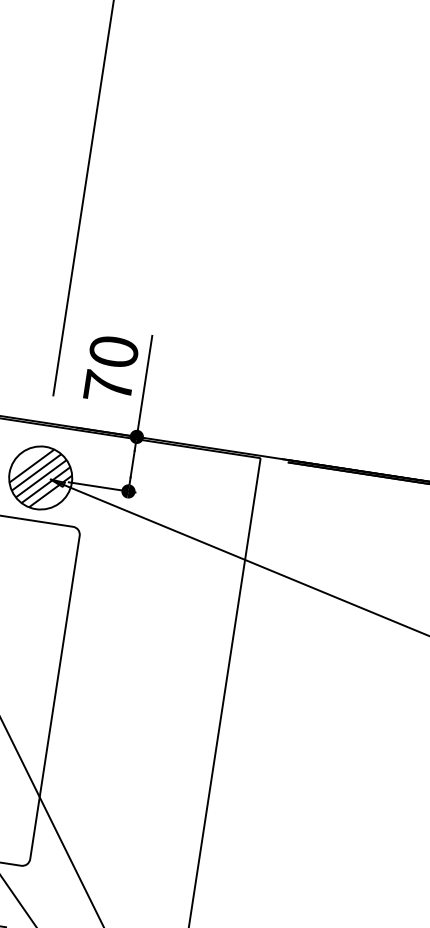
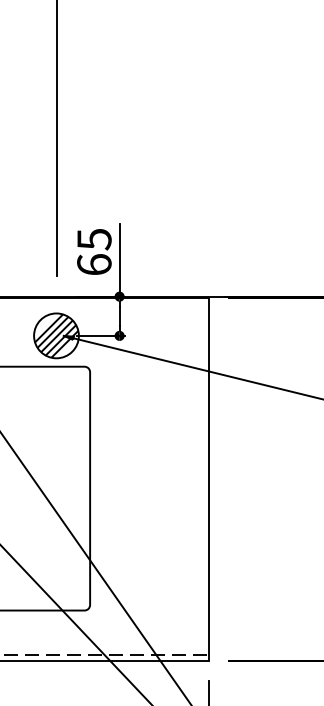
text: (111, 368) -> (94, 251), 70 -> 65

